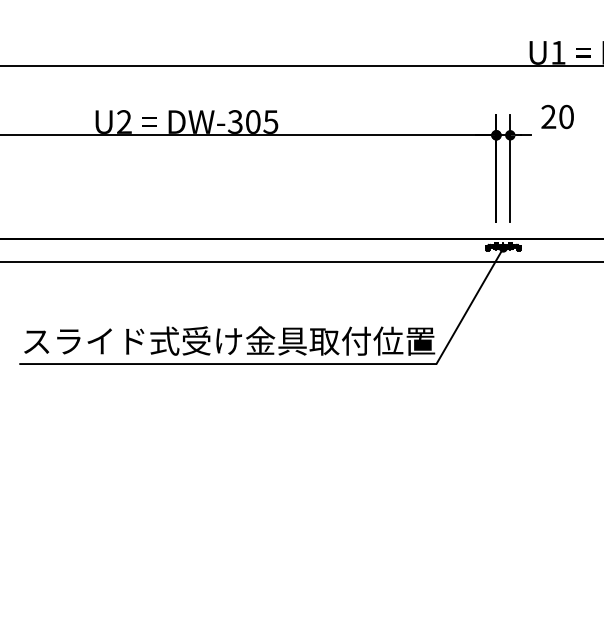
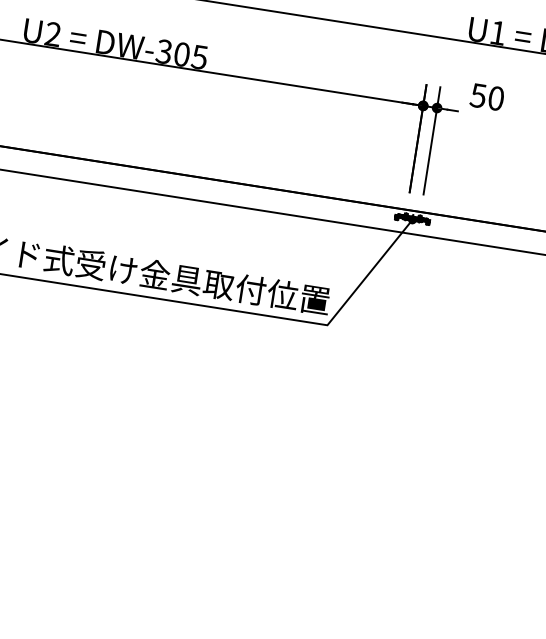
text: (548, 116) -> (478, 95), 20 -> 50

